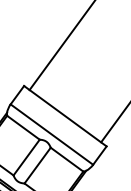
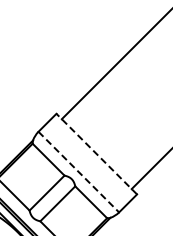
line: (65, 115) -> (96, 153), solid -> dashed
line: (52, 134) -> (79, 172), solid -> dashed

